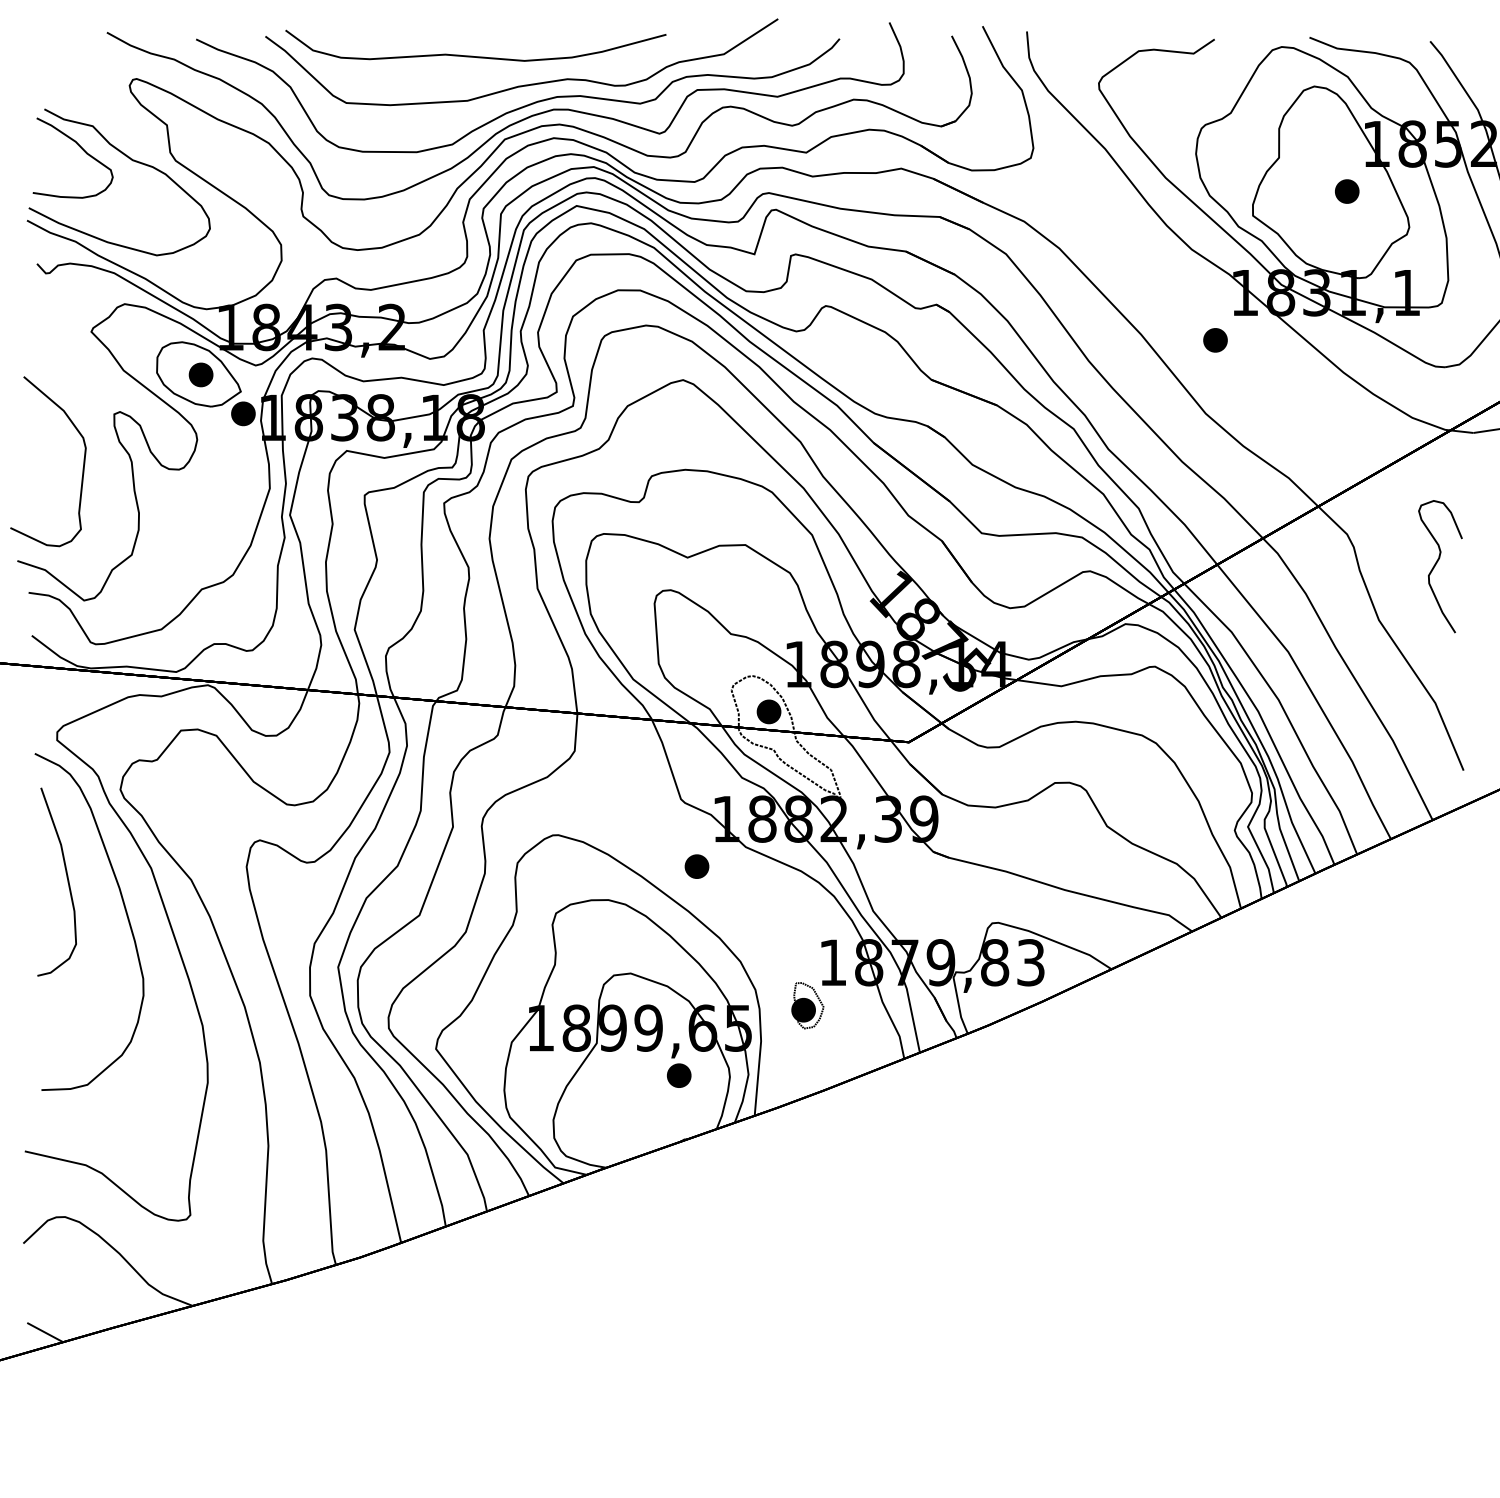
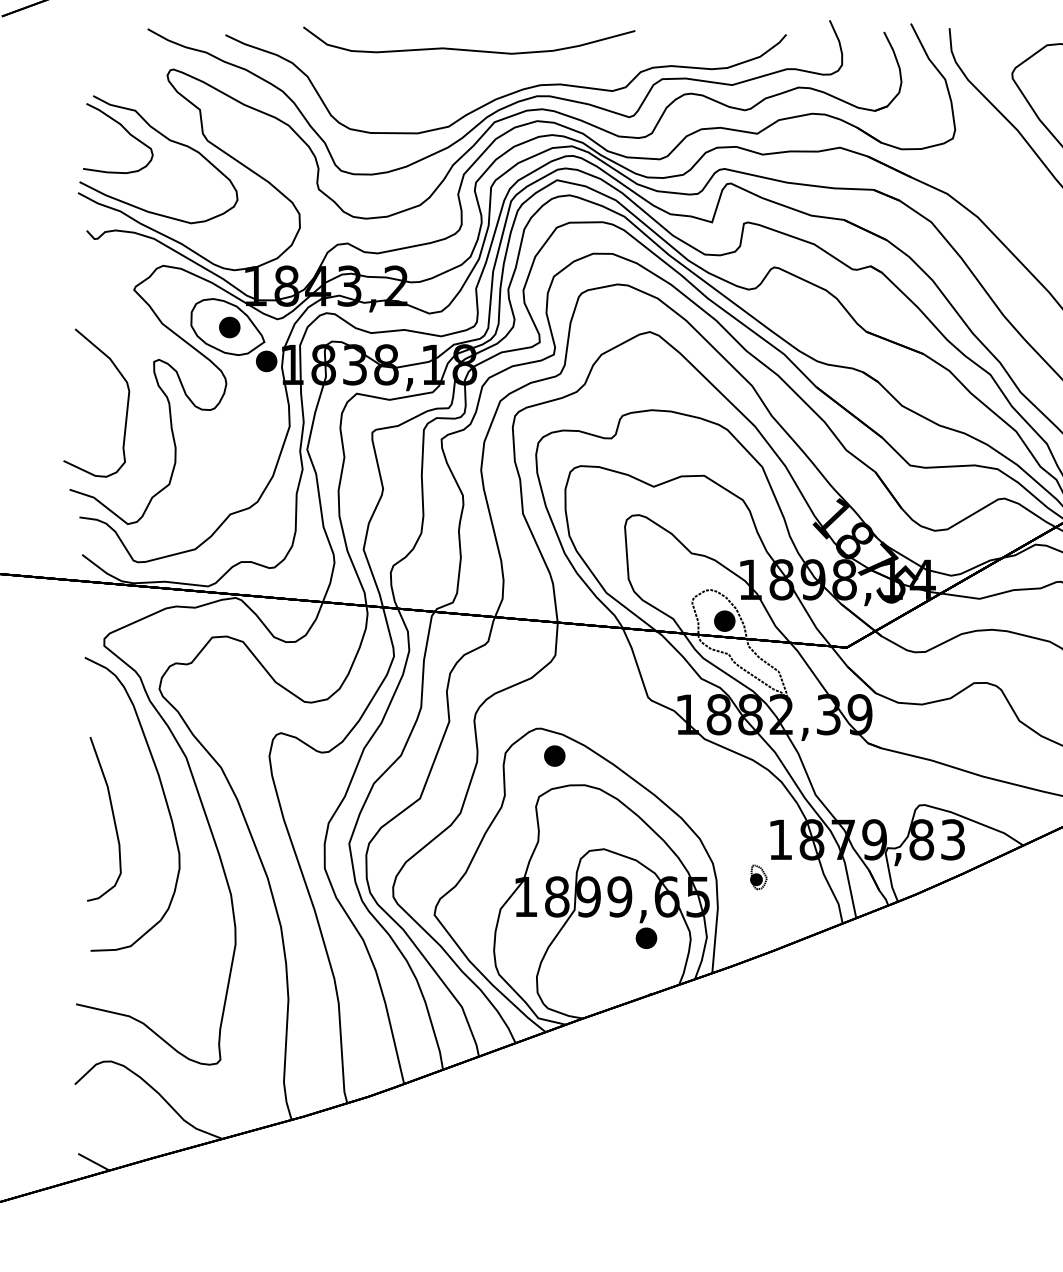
curve: (524, 84) -> (511, 74), removed
part: (696, 866) -> (554, 755), moved
curve: (66, 877) -> (112, 815), moved
part: (807, 1005) -> (758, 877), size x0.6

